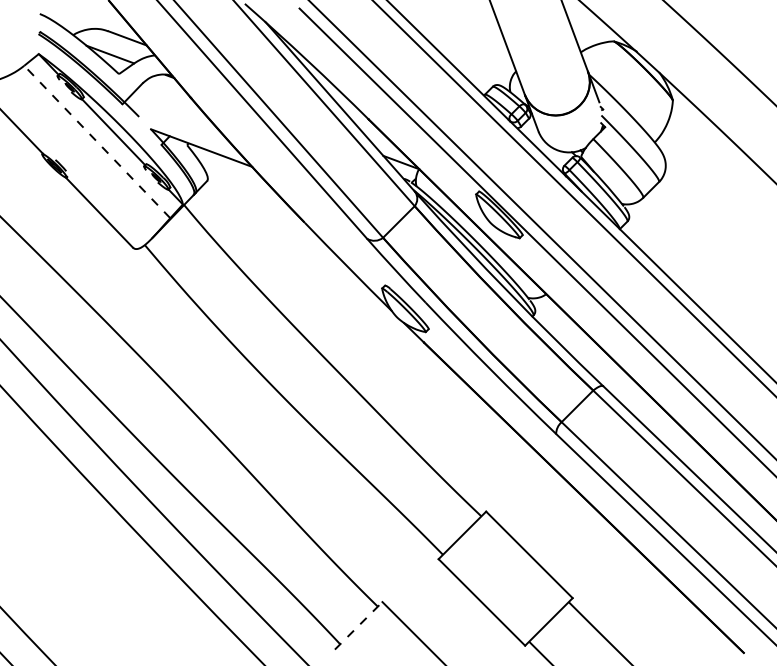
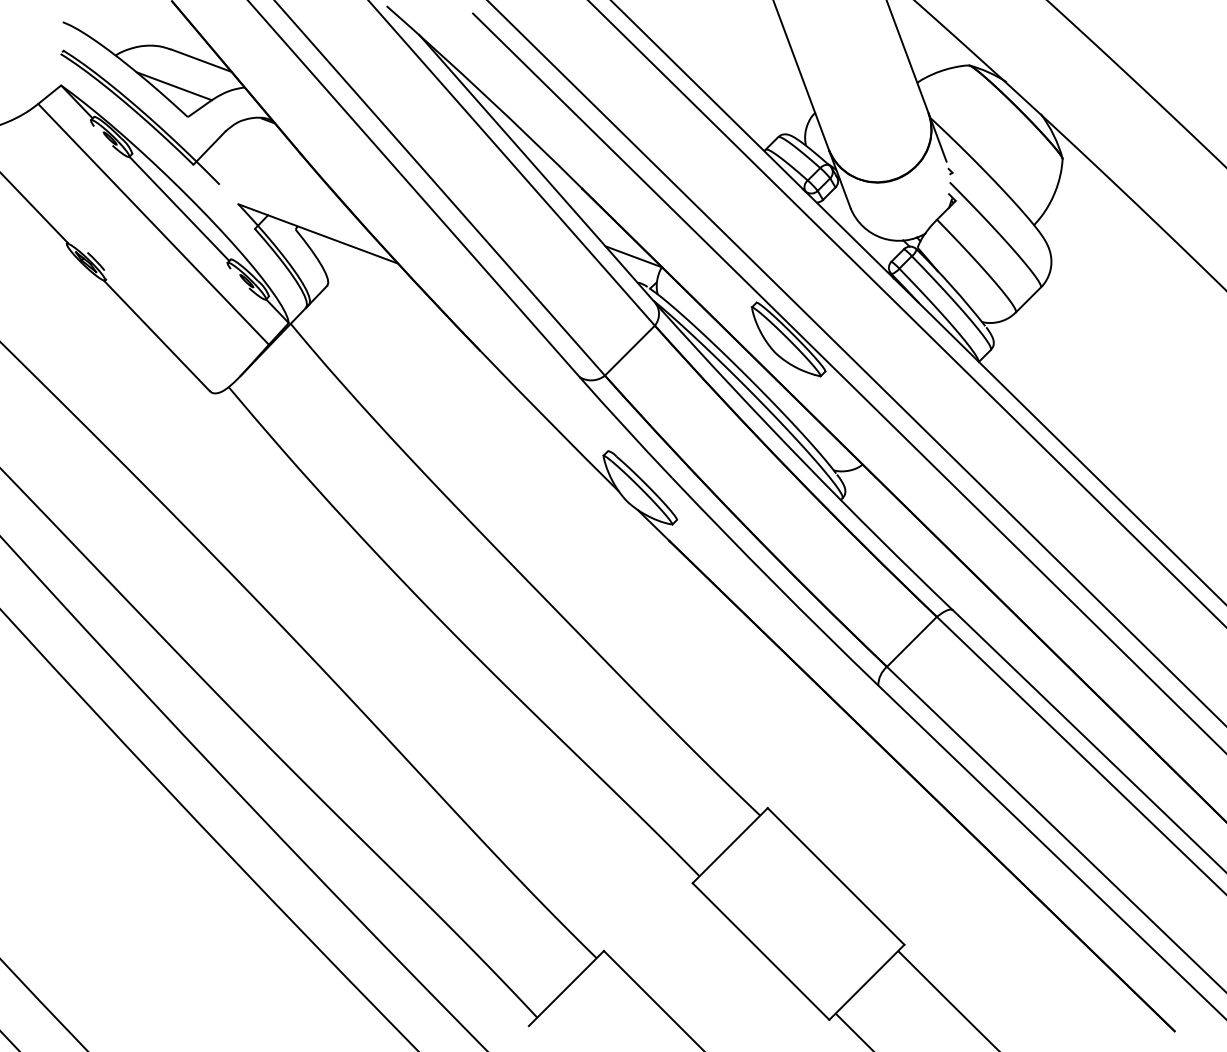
line: (97, 142) -> (153, 225), dashed -> solid
line: (358, 625) -> (566, 987), dashed -> solid

